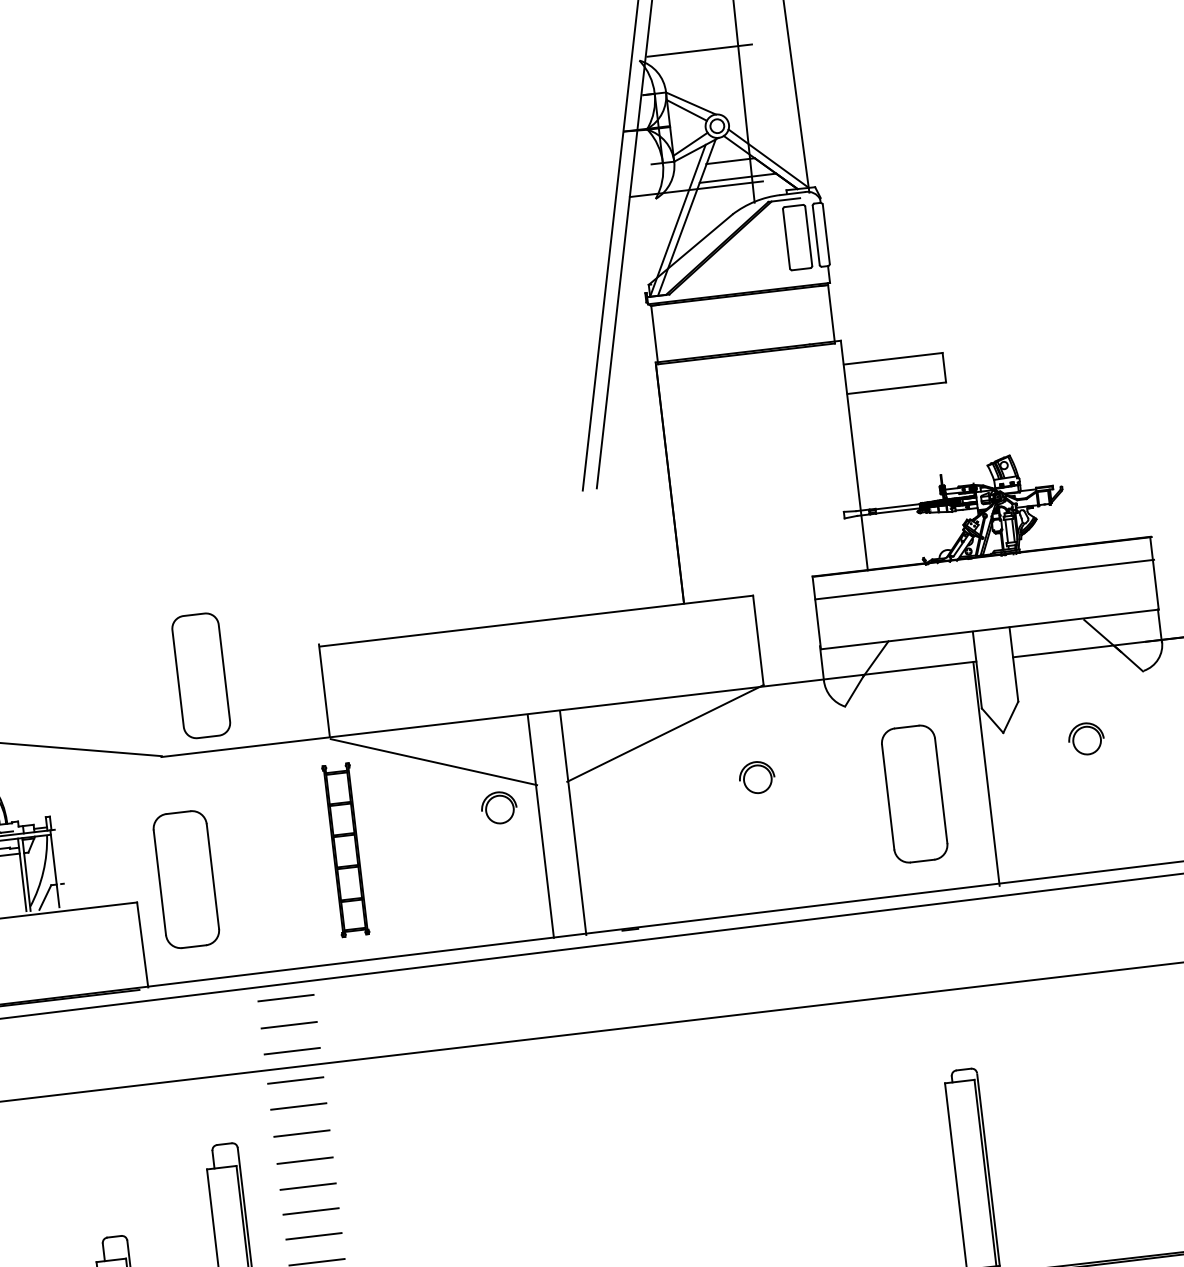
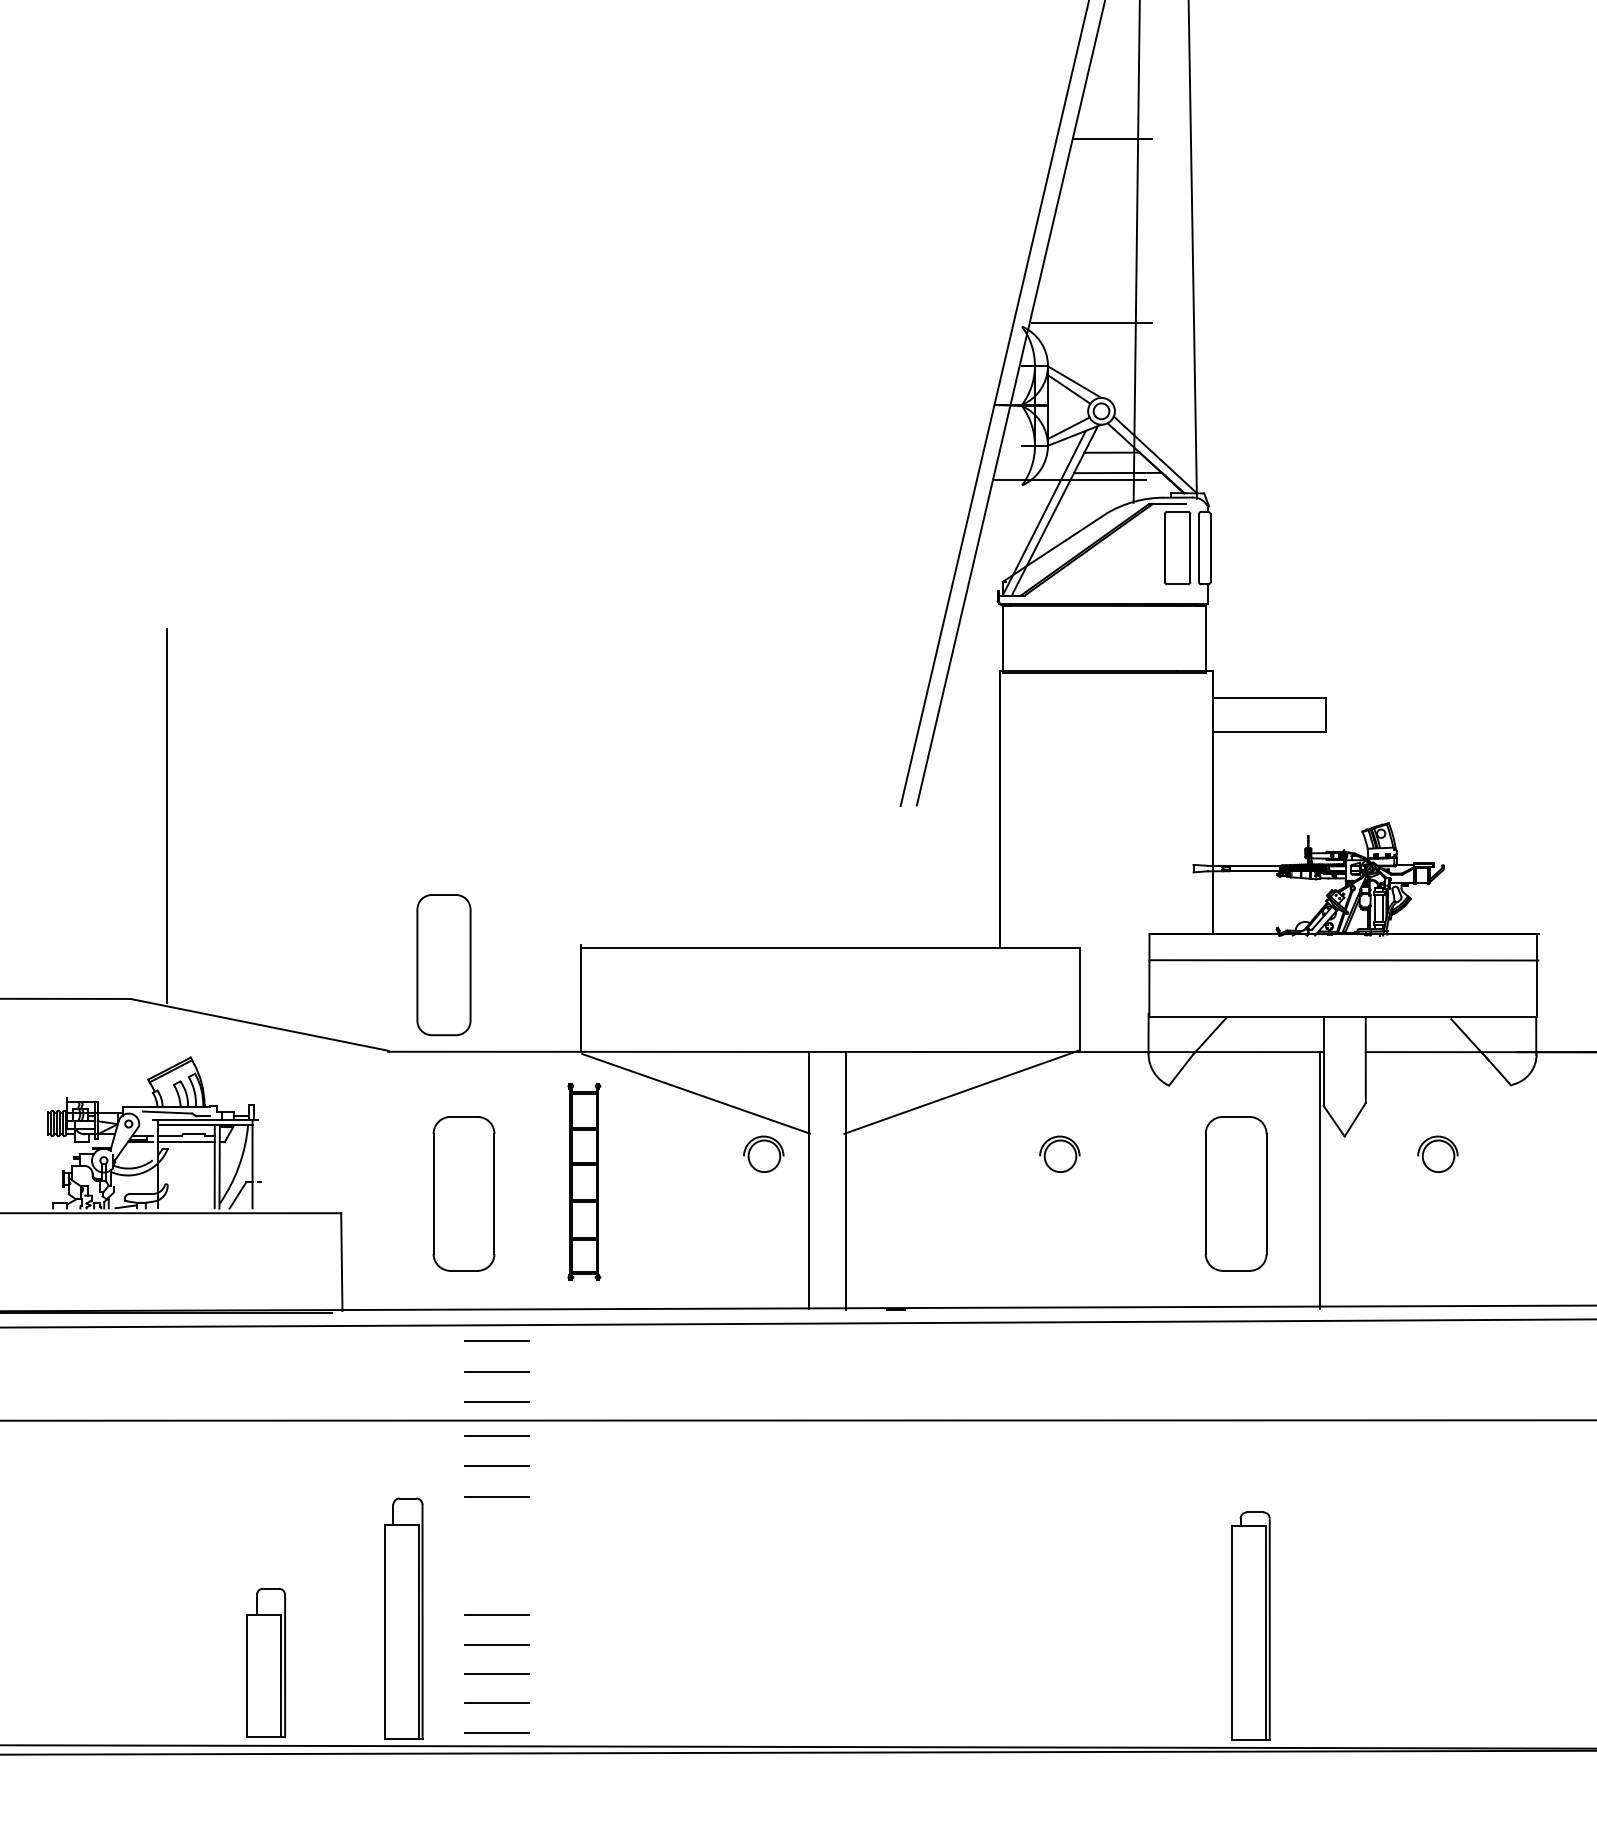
part: (185, 879) -> (463, 1193), moved
line: (304, 1160) -> (496, 1527), removed
line: (307, 1186) -> (496, 1557), removed
line: (310, 1211) -> (496, 1586), removed

